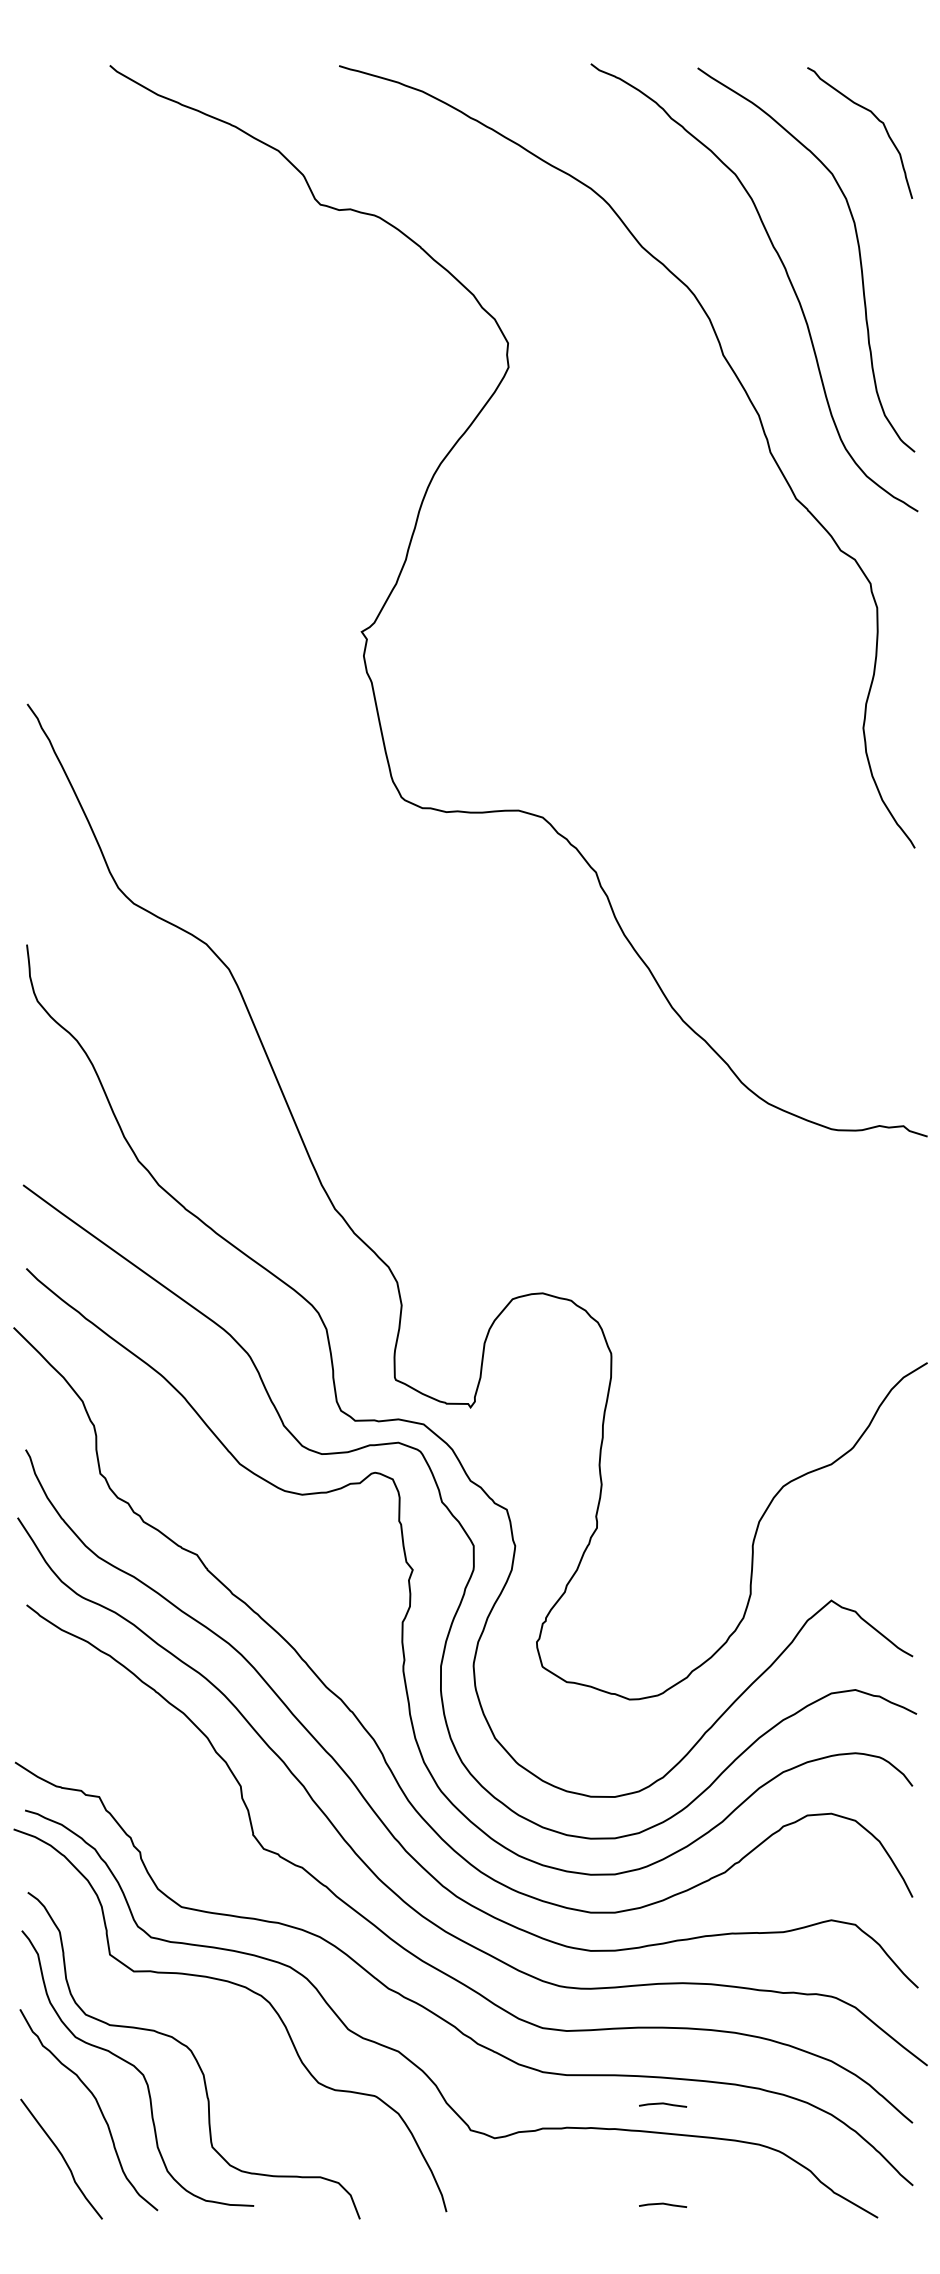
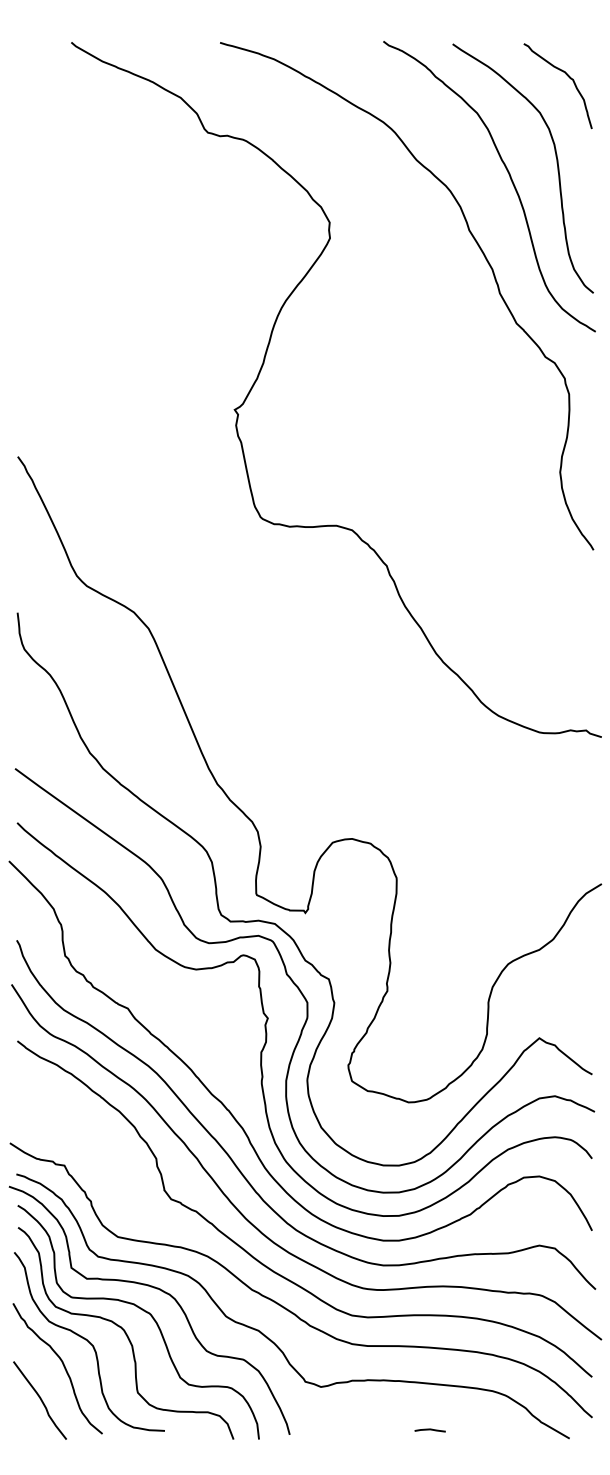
curve: (221, 2021) -> (143, 1311), added
line: (661, 2105) -> (429, 1365), removed

